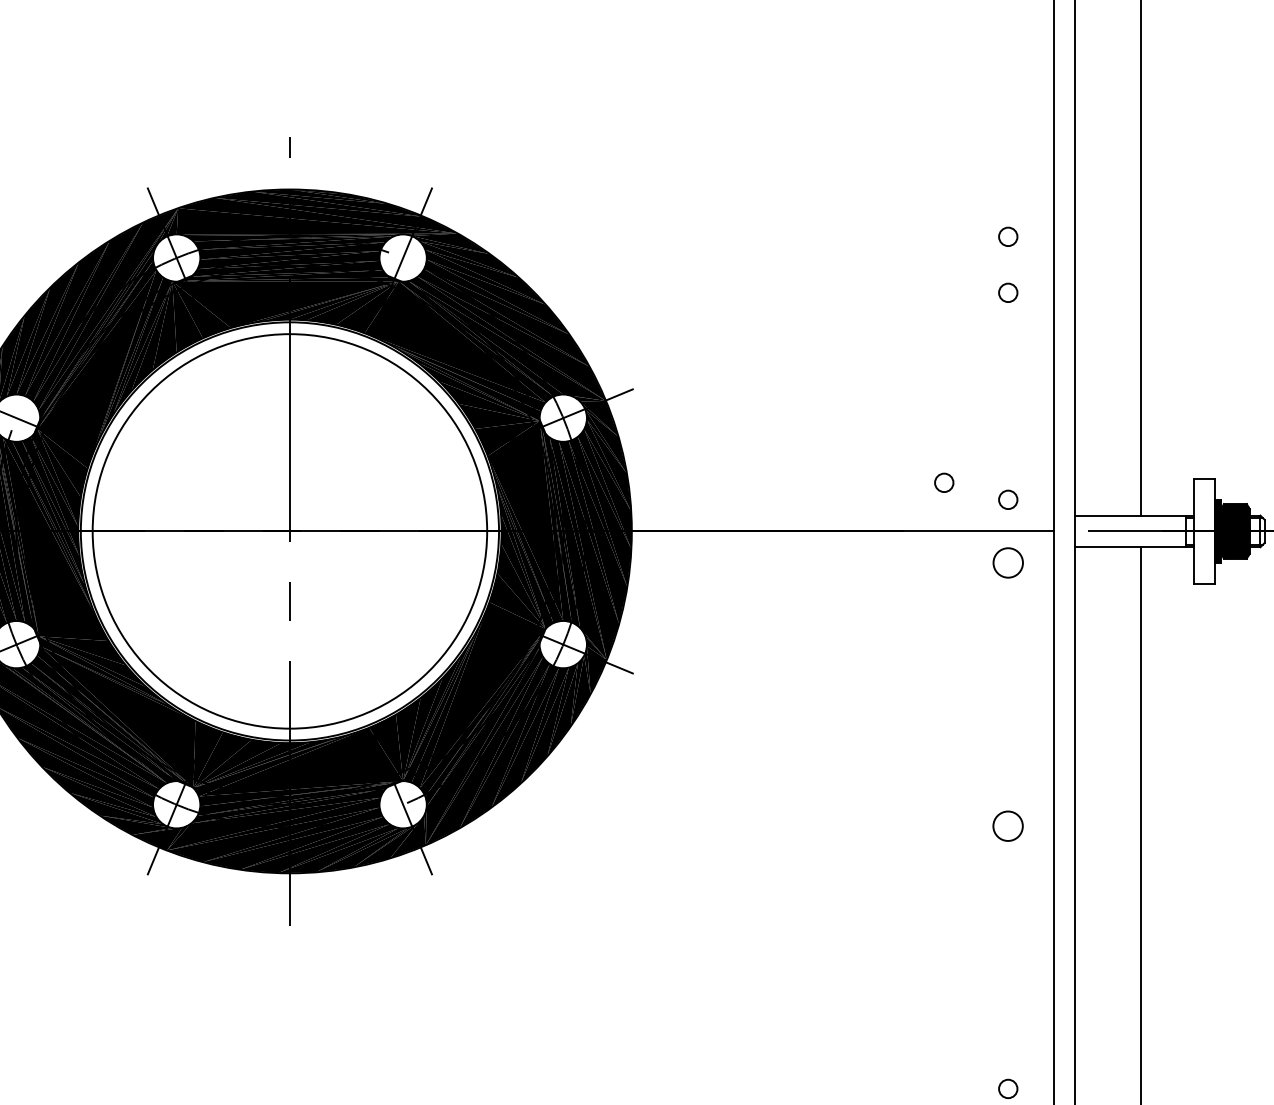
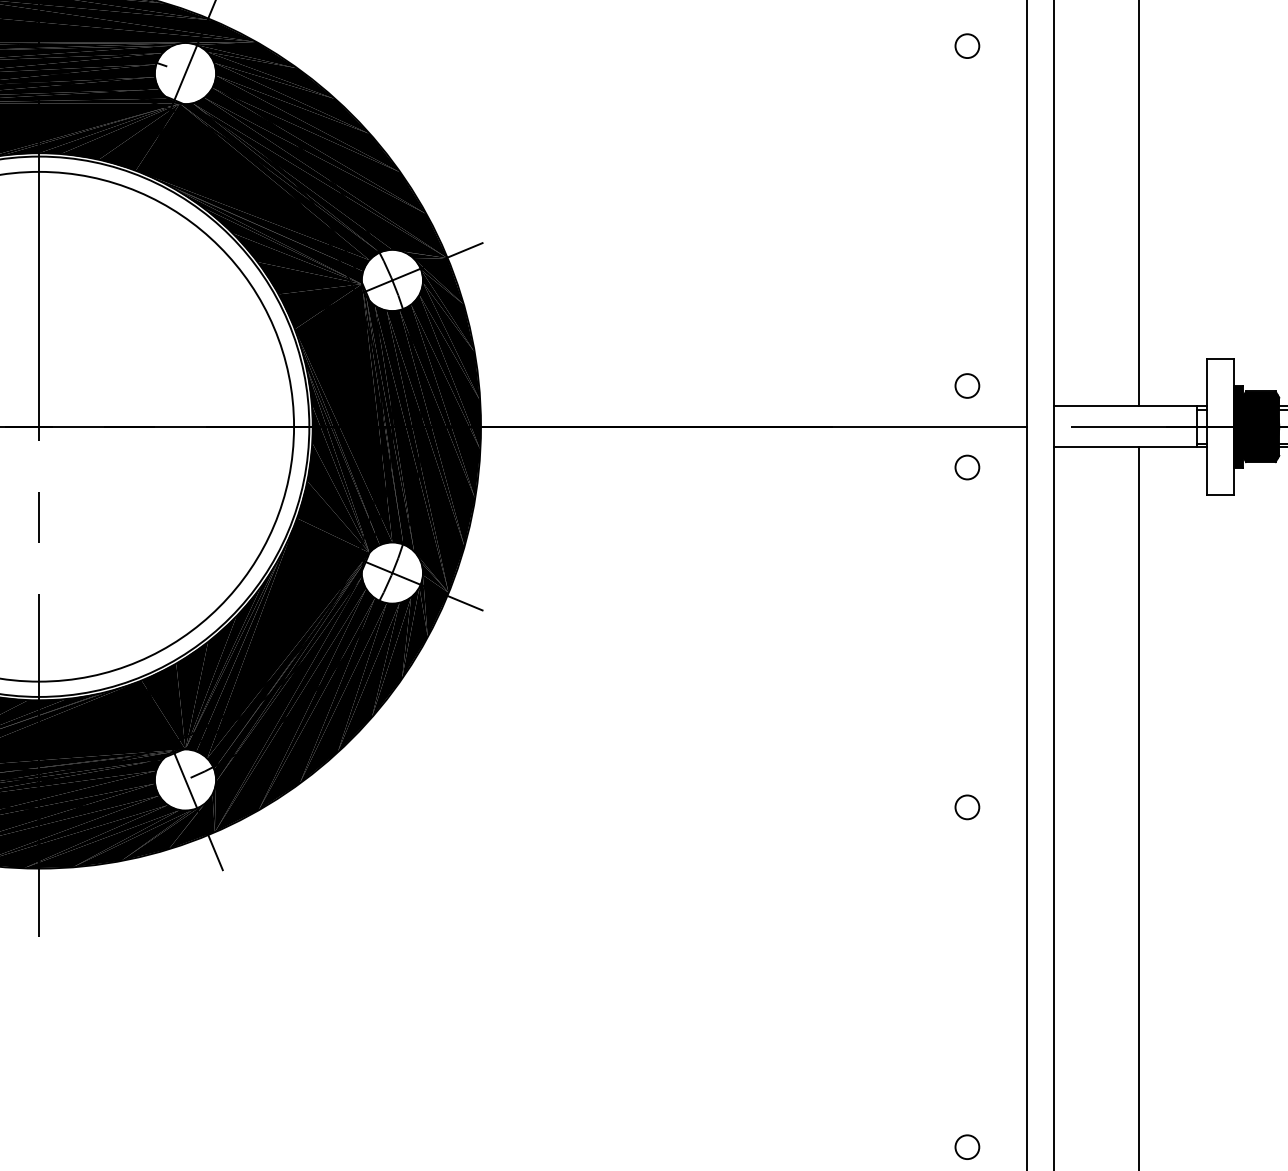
circle: (1008, 292) -> (967, 118), removed
circle: (944, 482) -> (885, 363), removed
circle: (1008, 562) -> (967, 466), size x0.62
circle: (1008, 825) -> (967, 806), size x0.62

